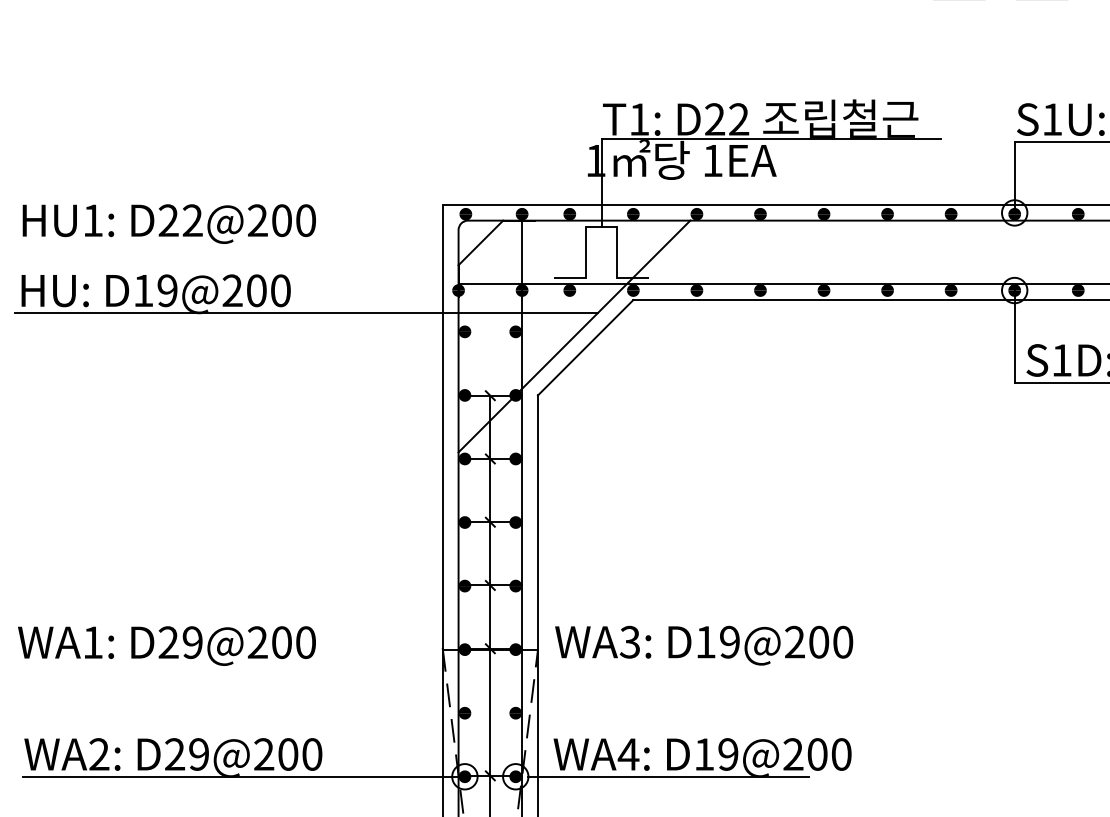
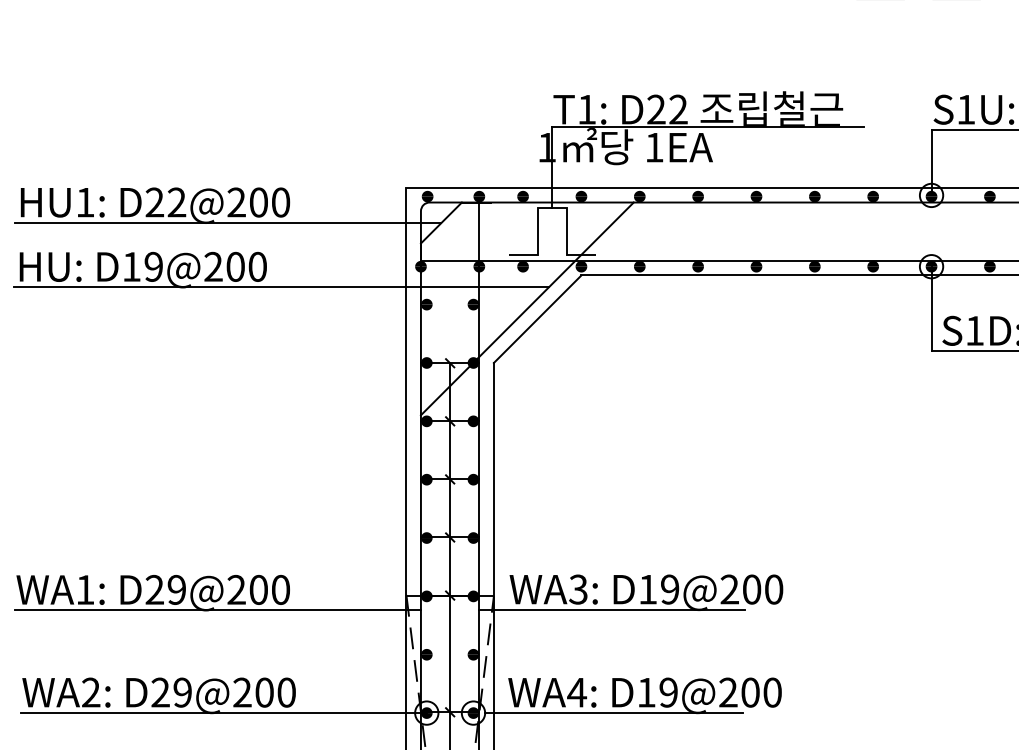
line: (248, 242) -> (228, 222), added
line: (237, 664) -> (218, 610), added
line: (666, 664) -> (611, 610), added

